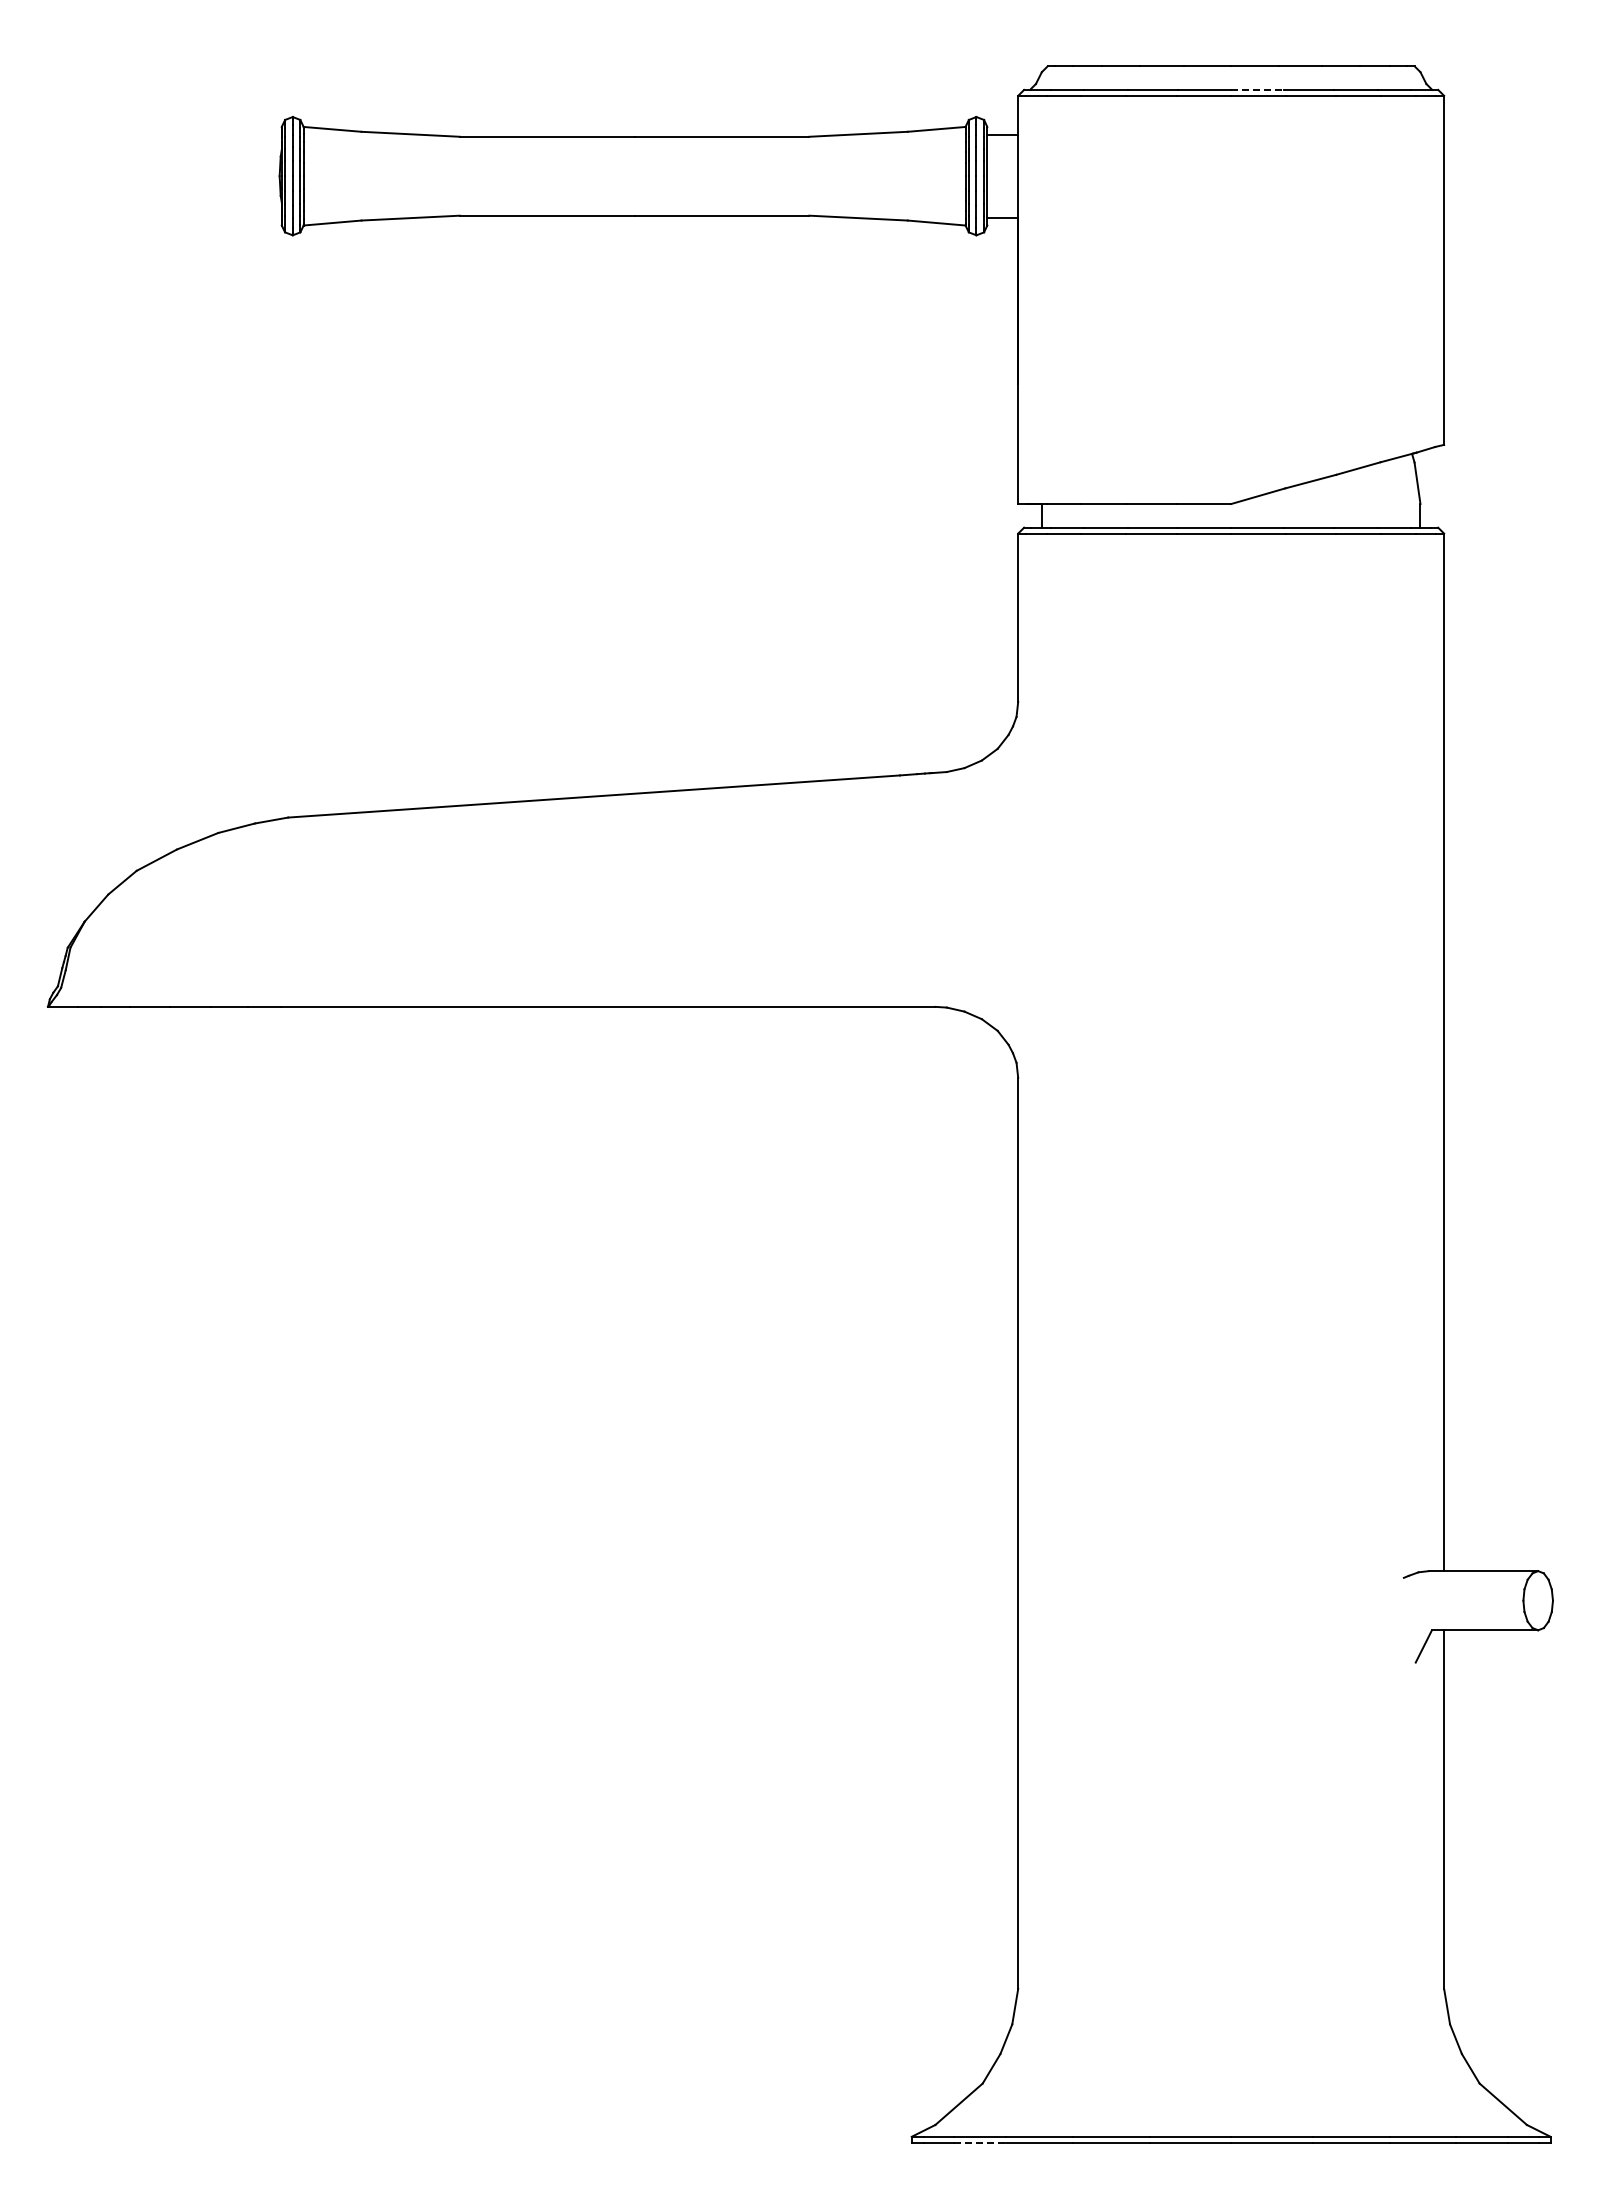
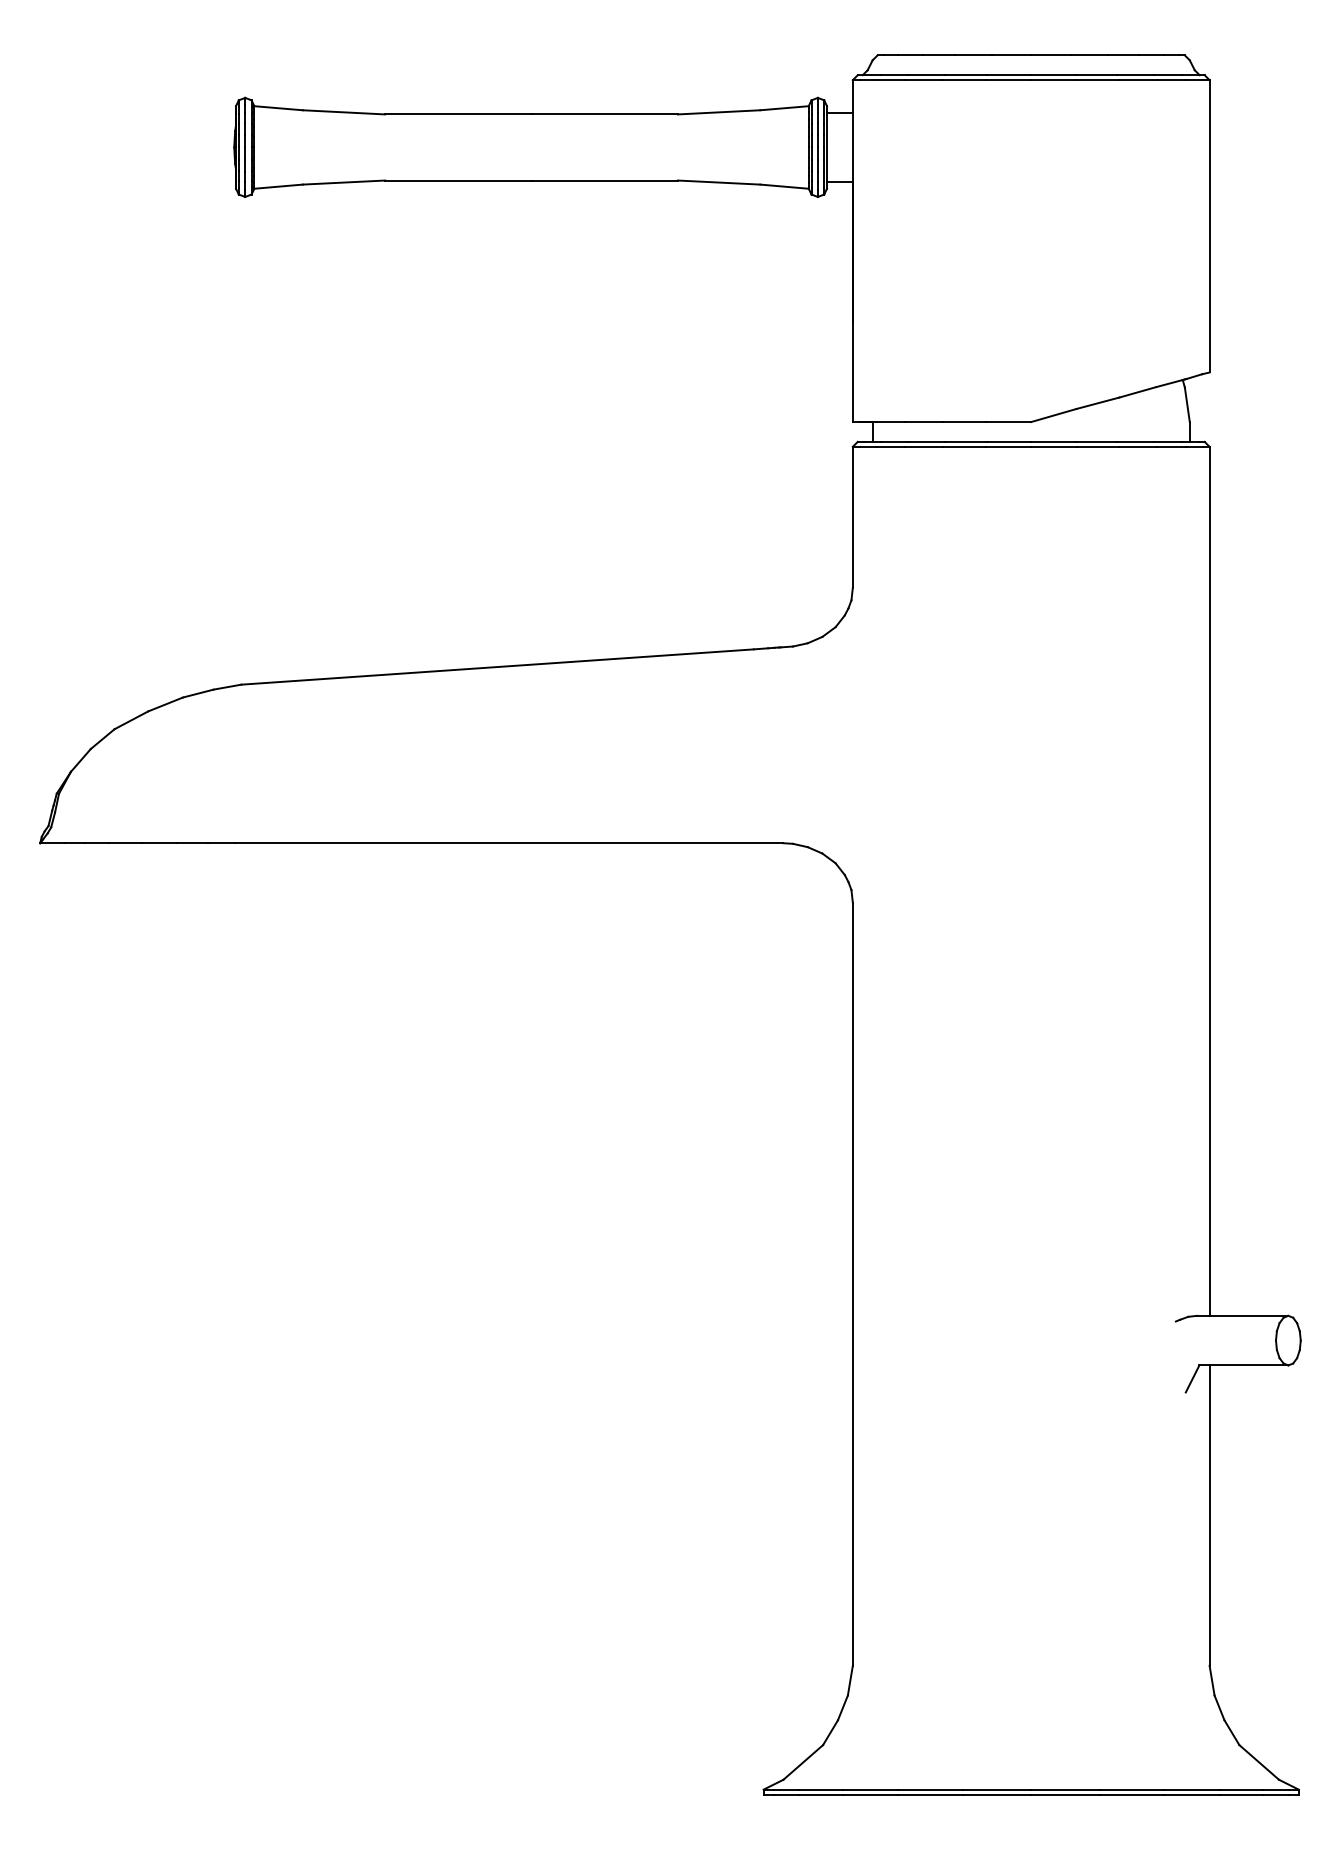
line: (1257, 89) -> (1053, 74), dashed -> solid
line: (980, 2142) -> (821, 1794), dashed -> solid

